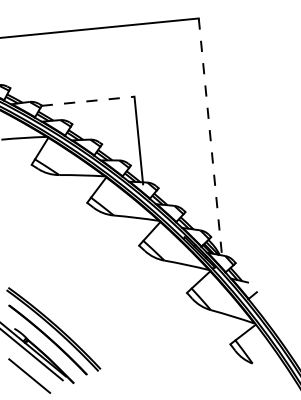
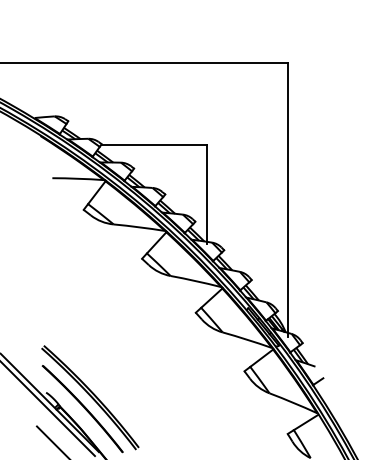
line: (88, 101) -> (154, 144), dashed -> solid
line: (210, 138) -> (288, 200), dashed -> solid

